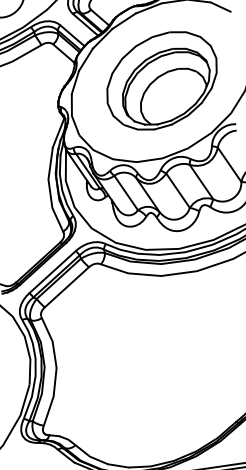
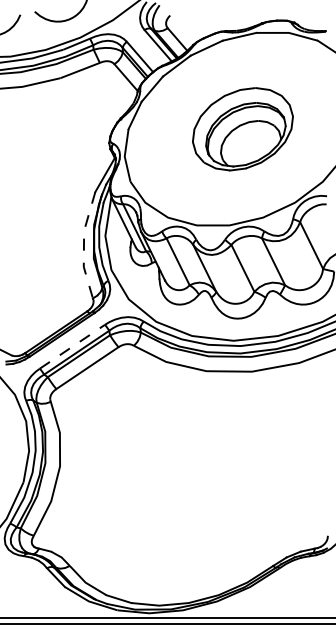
part: (161, 81) -> (242, 129), size x0.7
line: (49, 191) -> (83, 245), solid -> dashed
line: (52, 271) -> (72, 346), solid -> dashed

